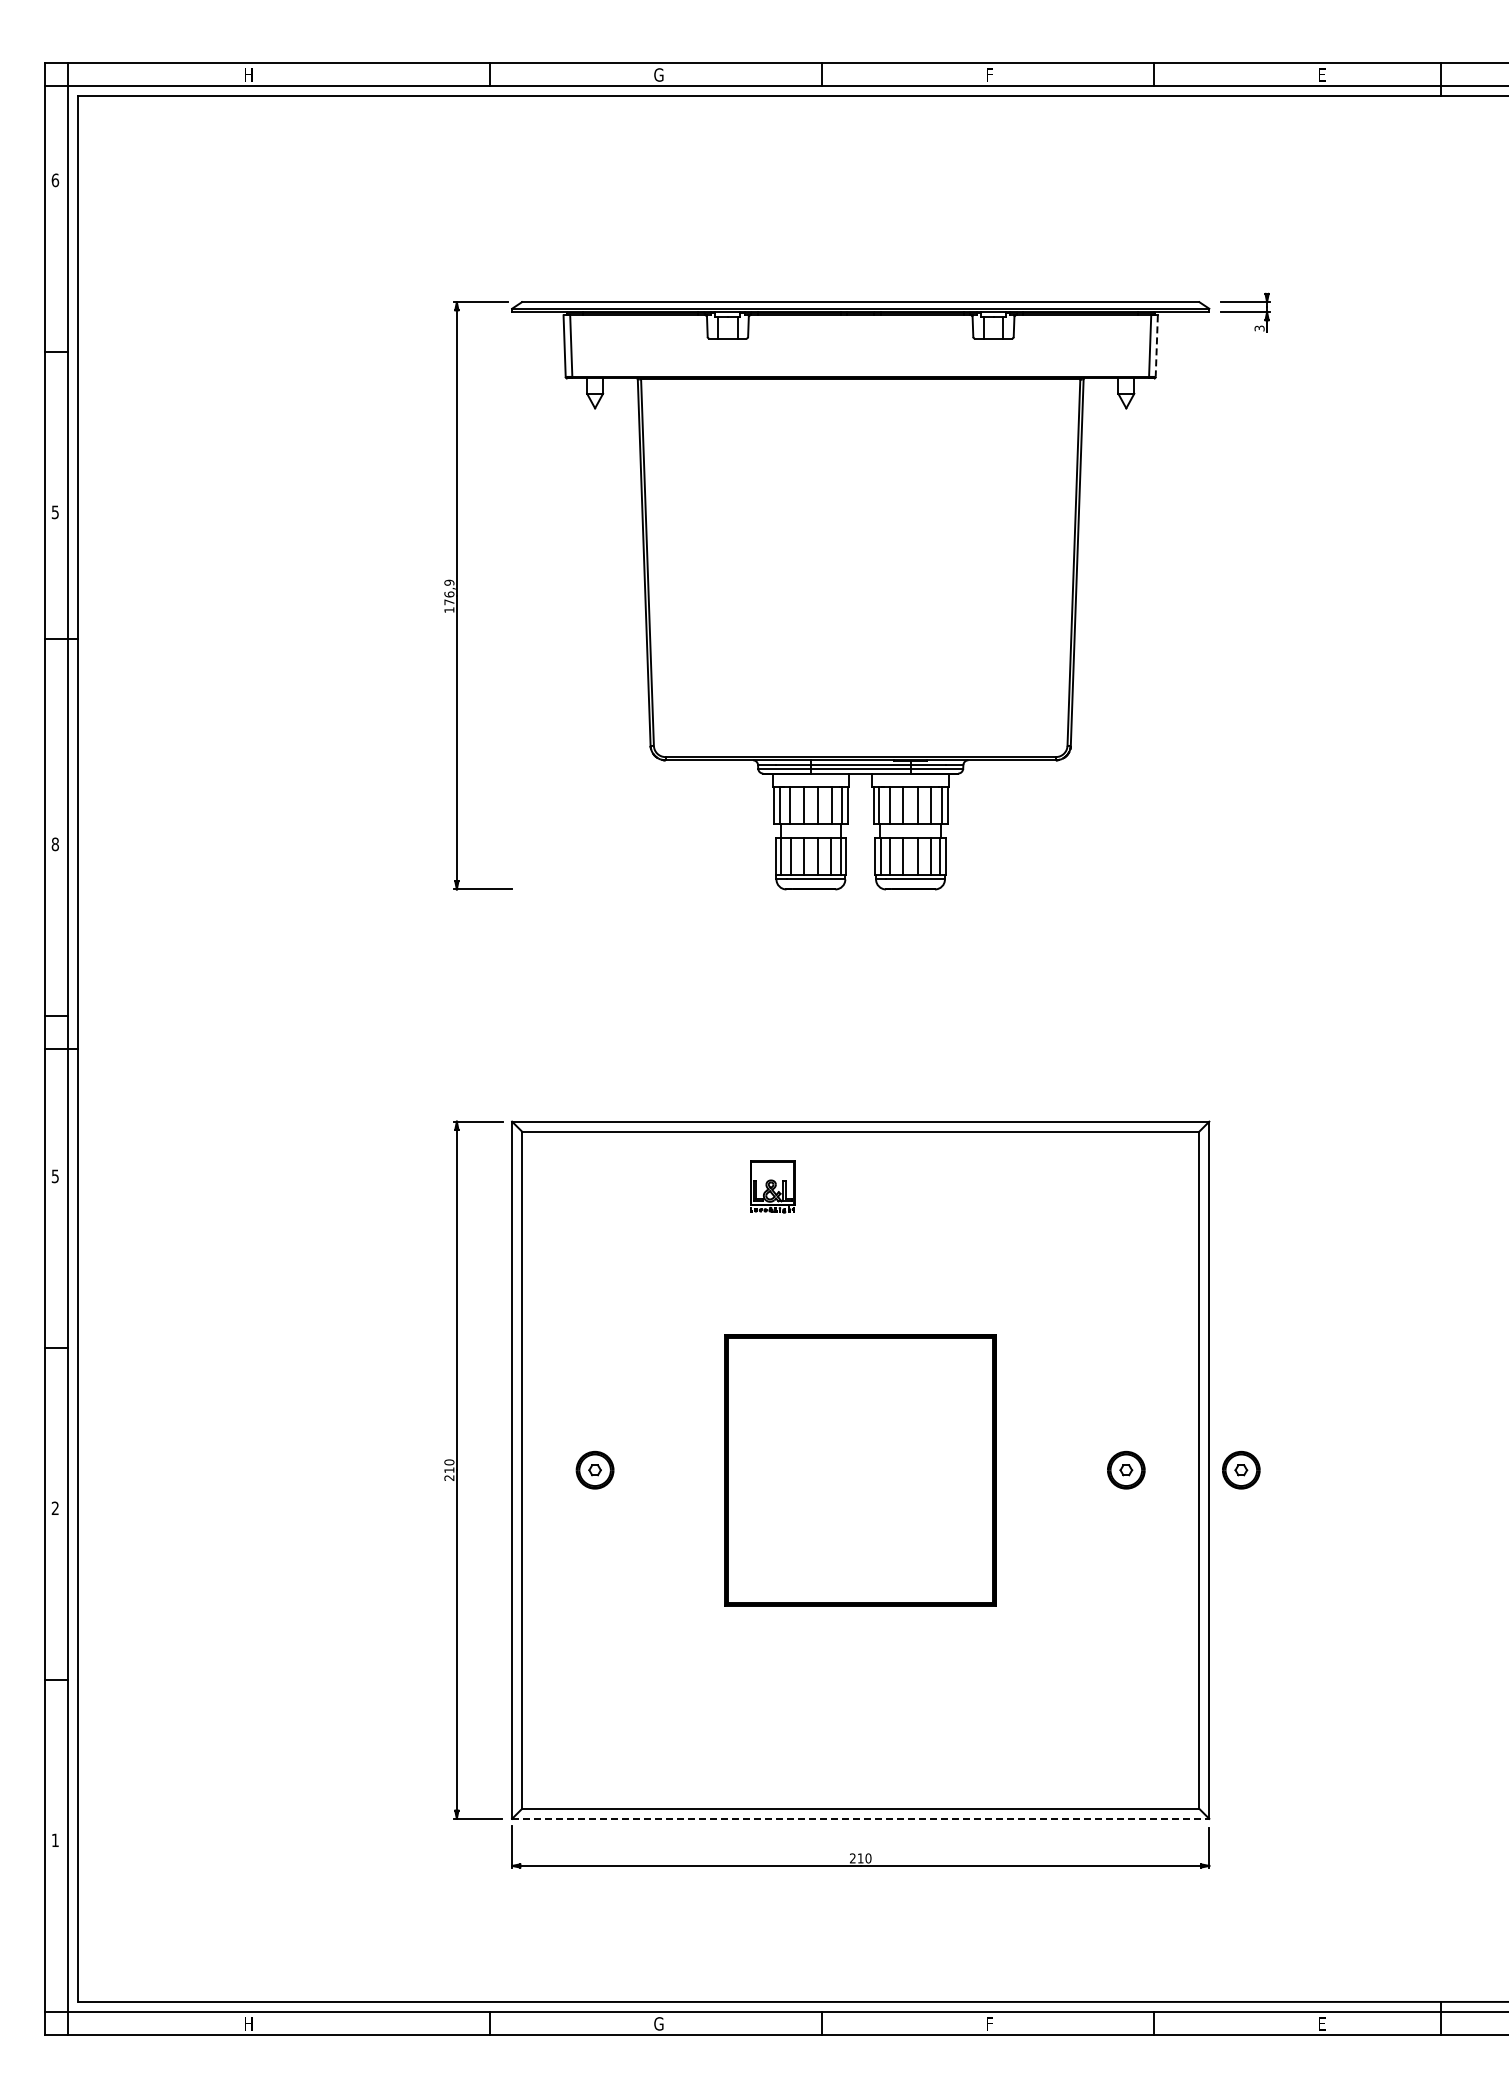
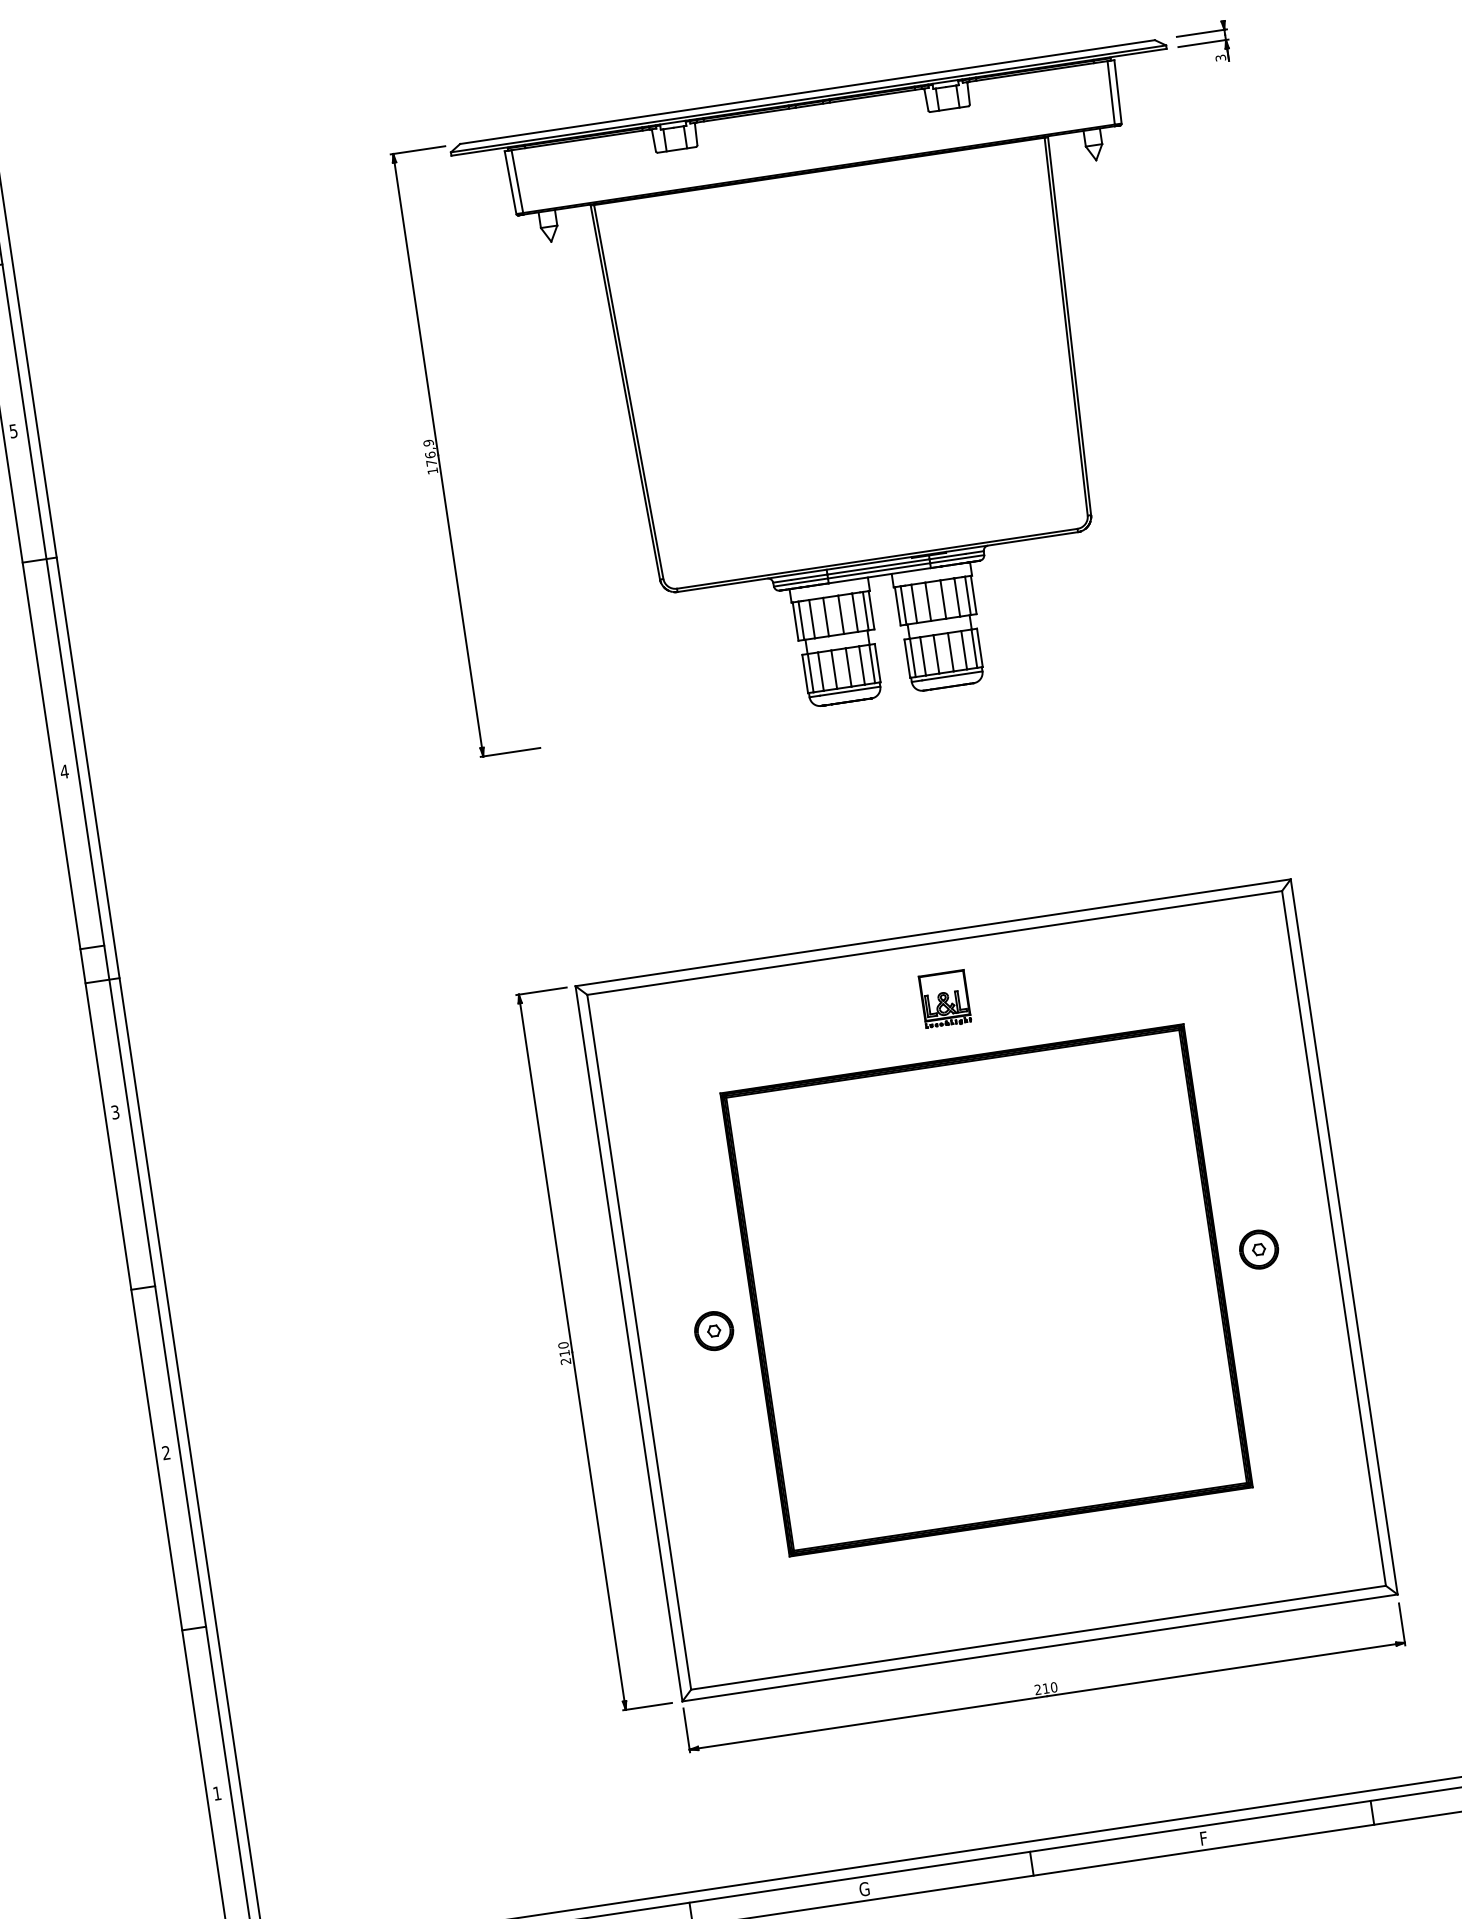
line: (1156, 346) -> (1117, 92), dashed -> solid
text: (55, 844) -> (64, 771), 8 -> 4
text: (55, 1175) -> (115, 1111), 5 -> 3
part: (772, 1186) -> (944, 999), moved
part: (860, 1469) -> (986, 1289), size x1.67
part: (1241, 1469) -> (1377, 1231), removed
line: (860, 1818) -> (1039, 1647), dashed -> solid

